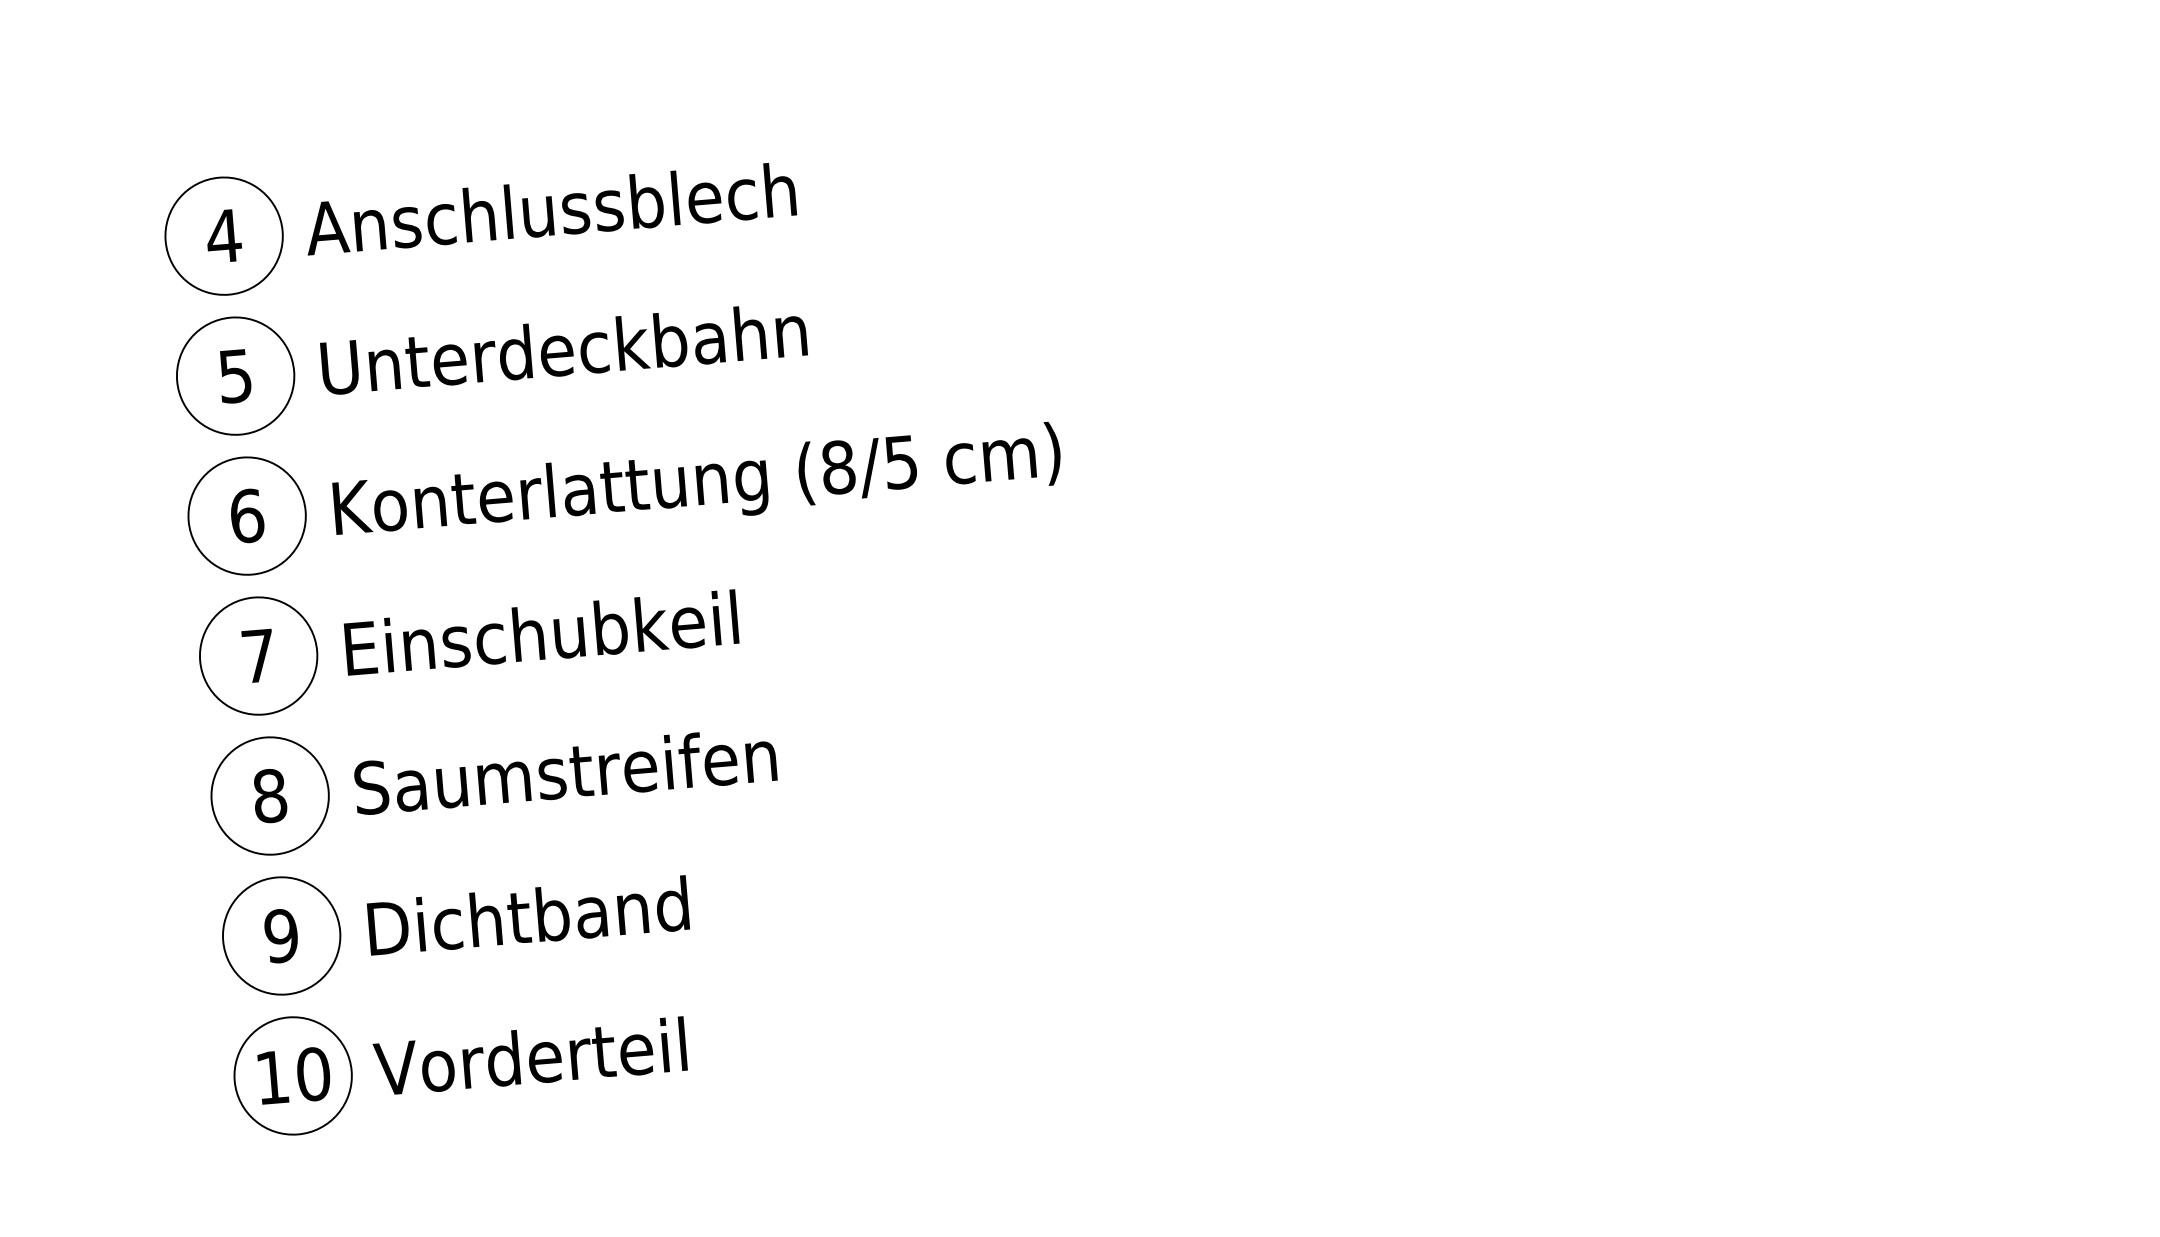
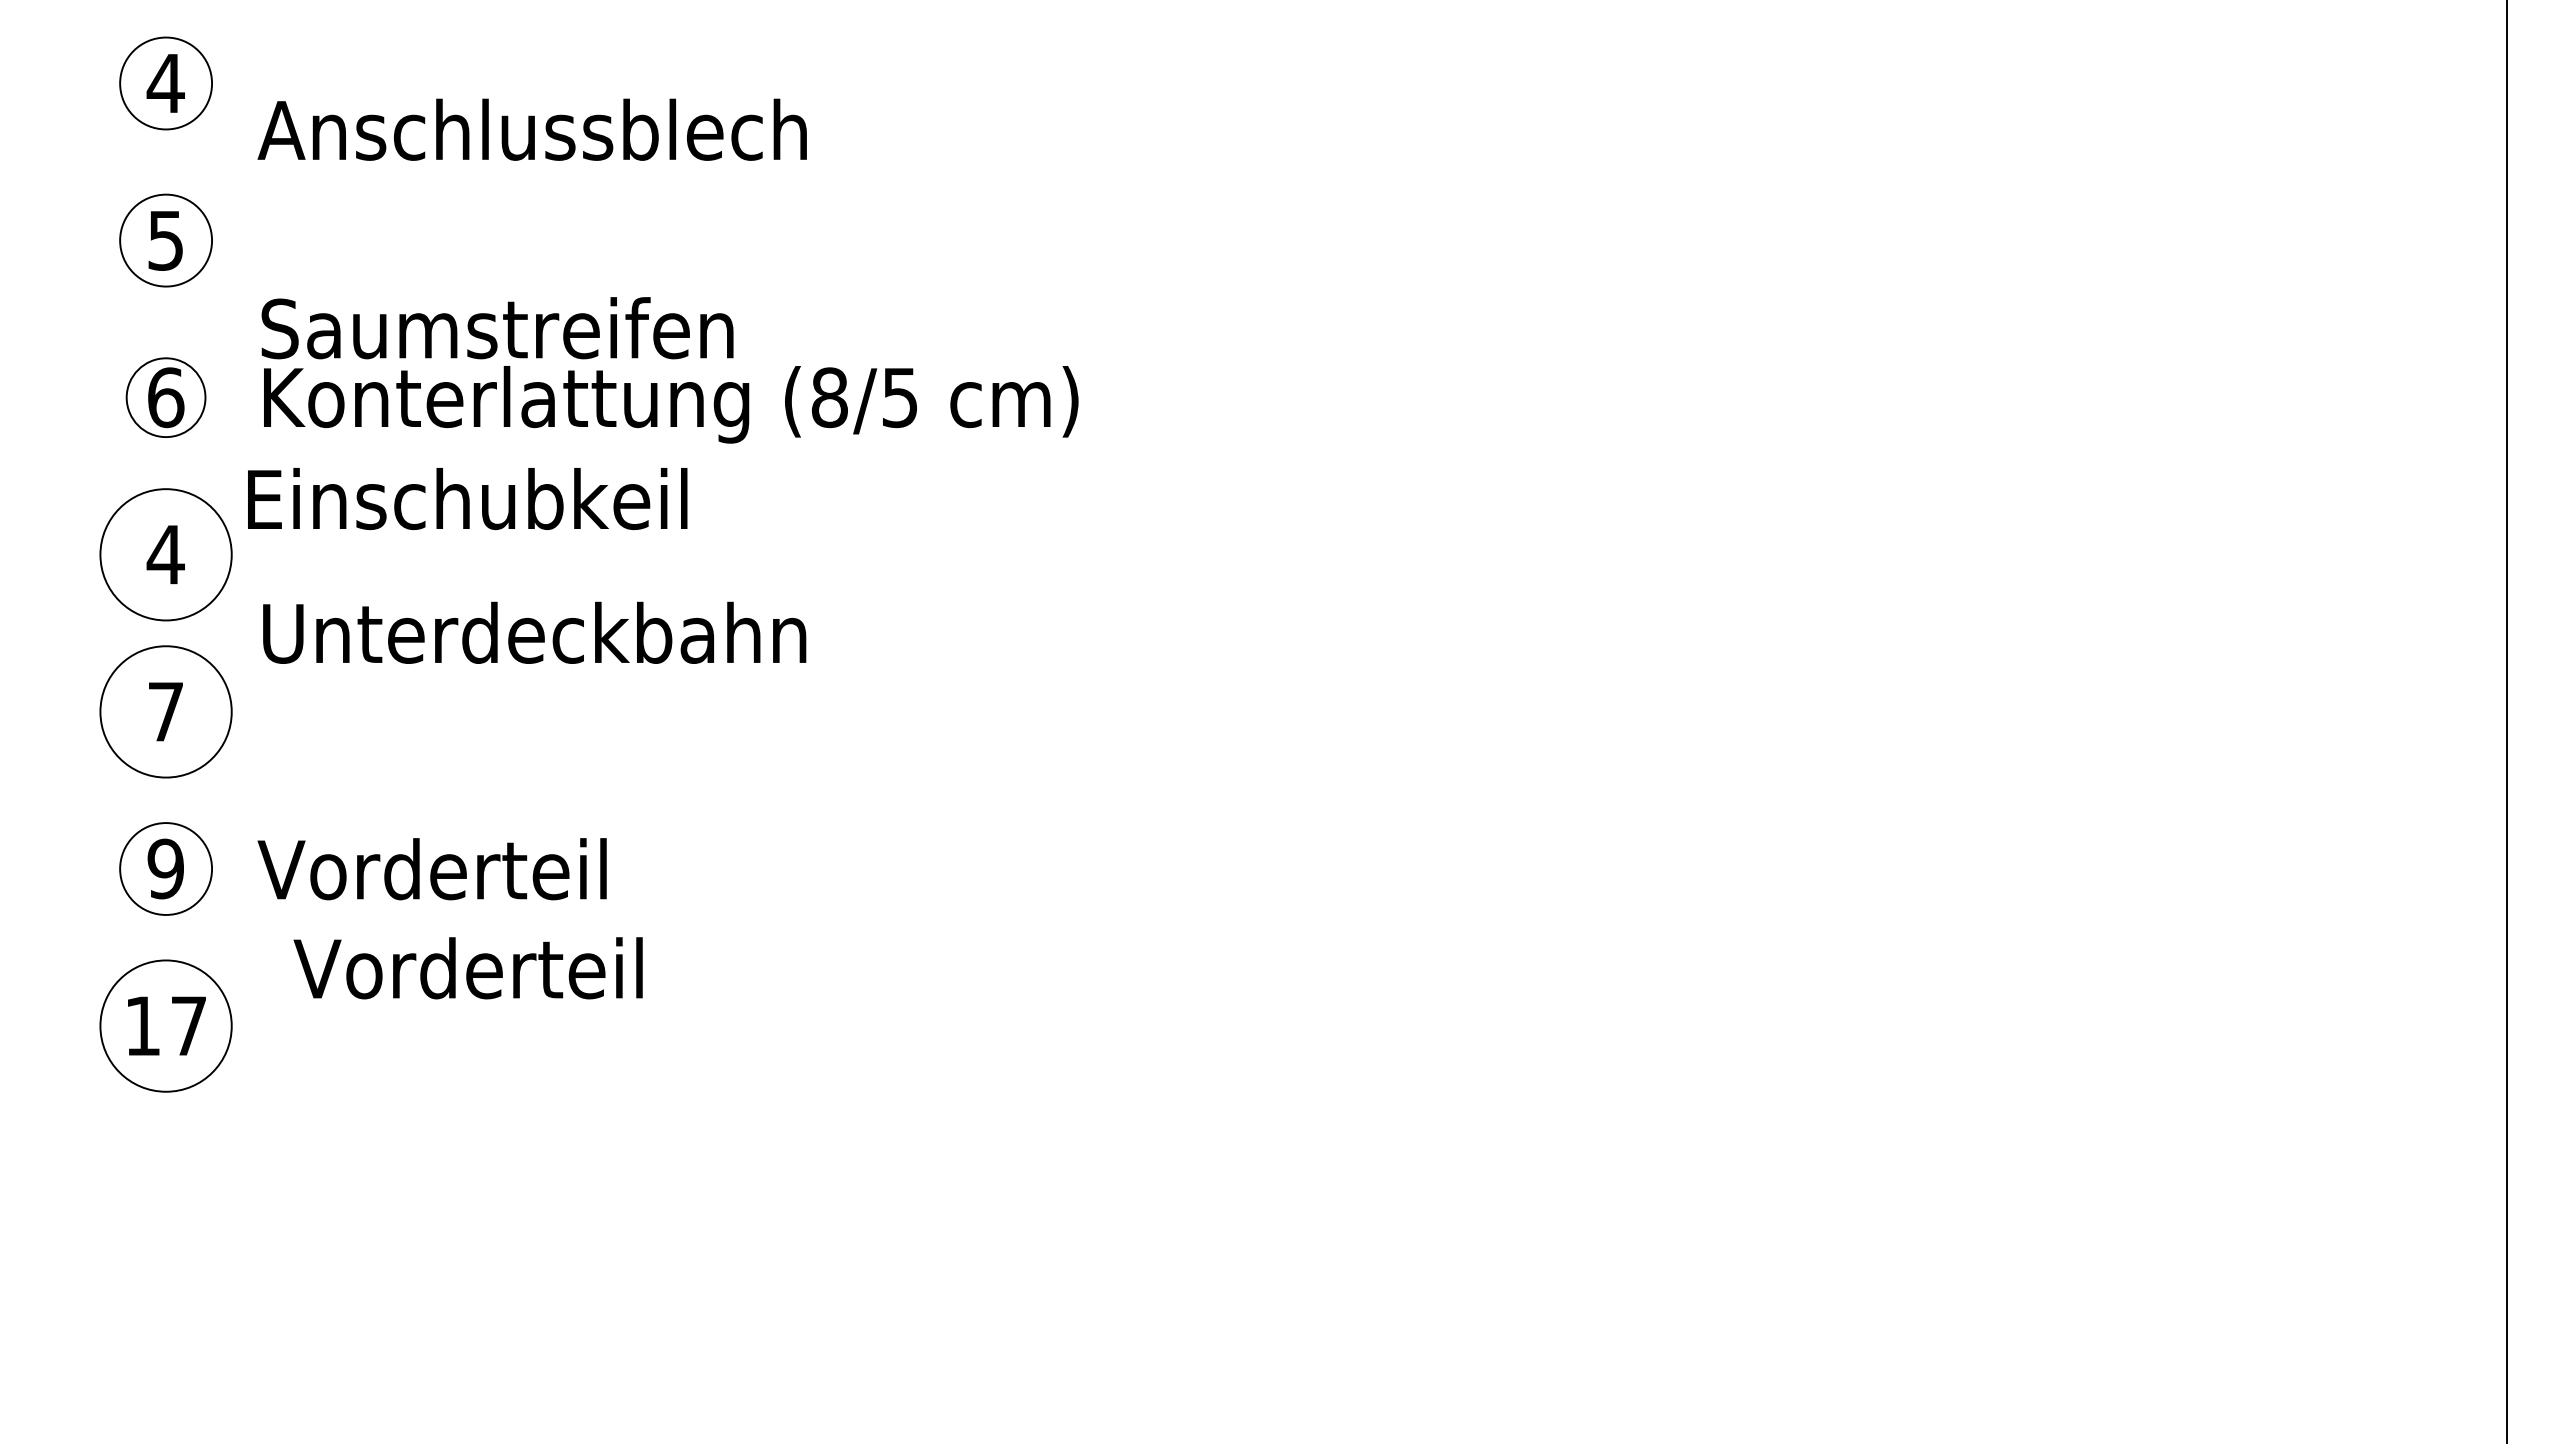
text: (549, 208) -> (531, 129), moved
circle: (223, 236) -> (165, 83), size x0.7
text: (563, 348) -> (534, 632), moved
circle: (235, 376) -> (165, 240), size x0.7
circle: (246, 515) -> (165, 397), size x0.6
text: (541, 633) -> (467, 499), moved
text: (258, 655) -> (165, 554), 7 -> 4
text: (565, 771) -> (497, 328), moved
text: (270, 795) -> (166, 711), 8 -> 7
text: (525, 916) -> (439, 869), Dichtband -> Vorderteil
circle: (281, 935) -> (165, 868), size x0.7
text: (529, 1056) -> (467, 968), moved
text: (313, 1073) -> (188, 1025), 10 -> 17

